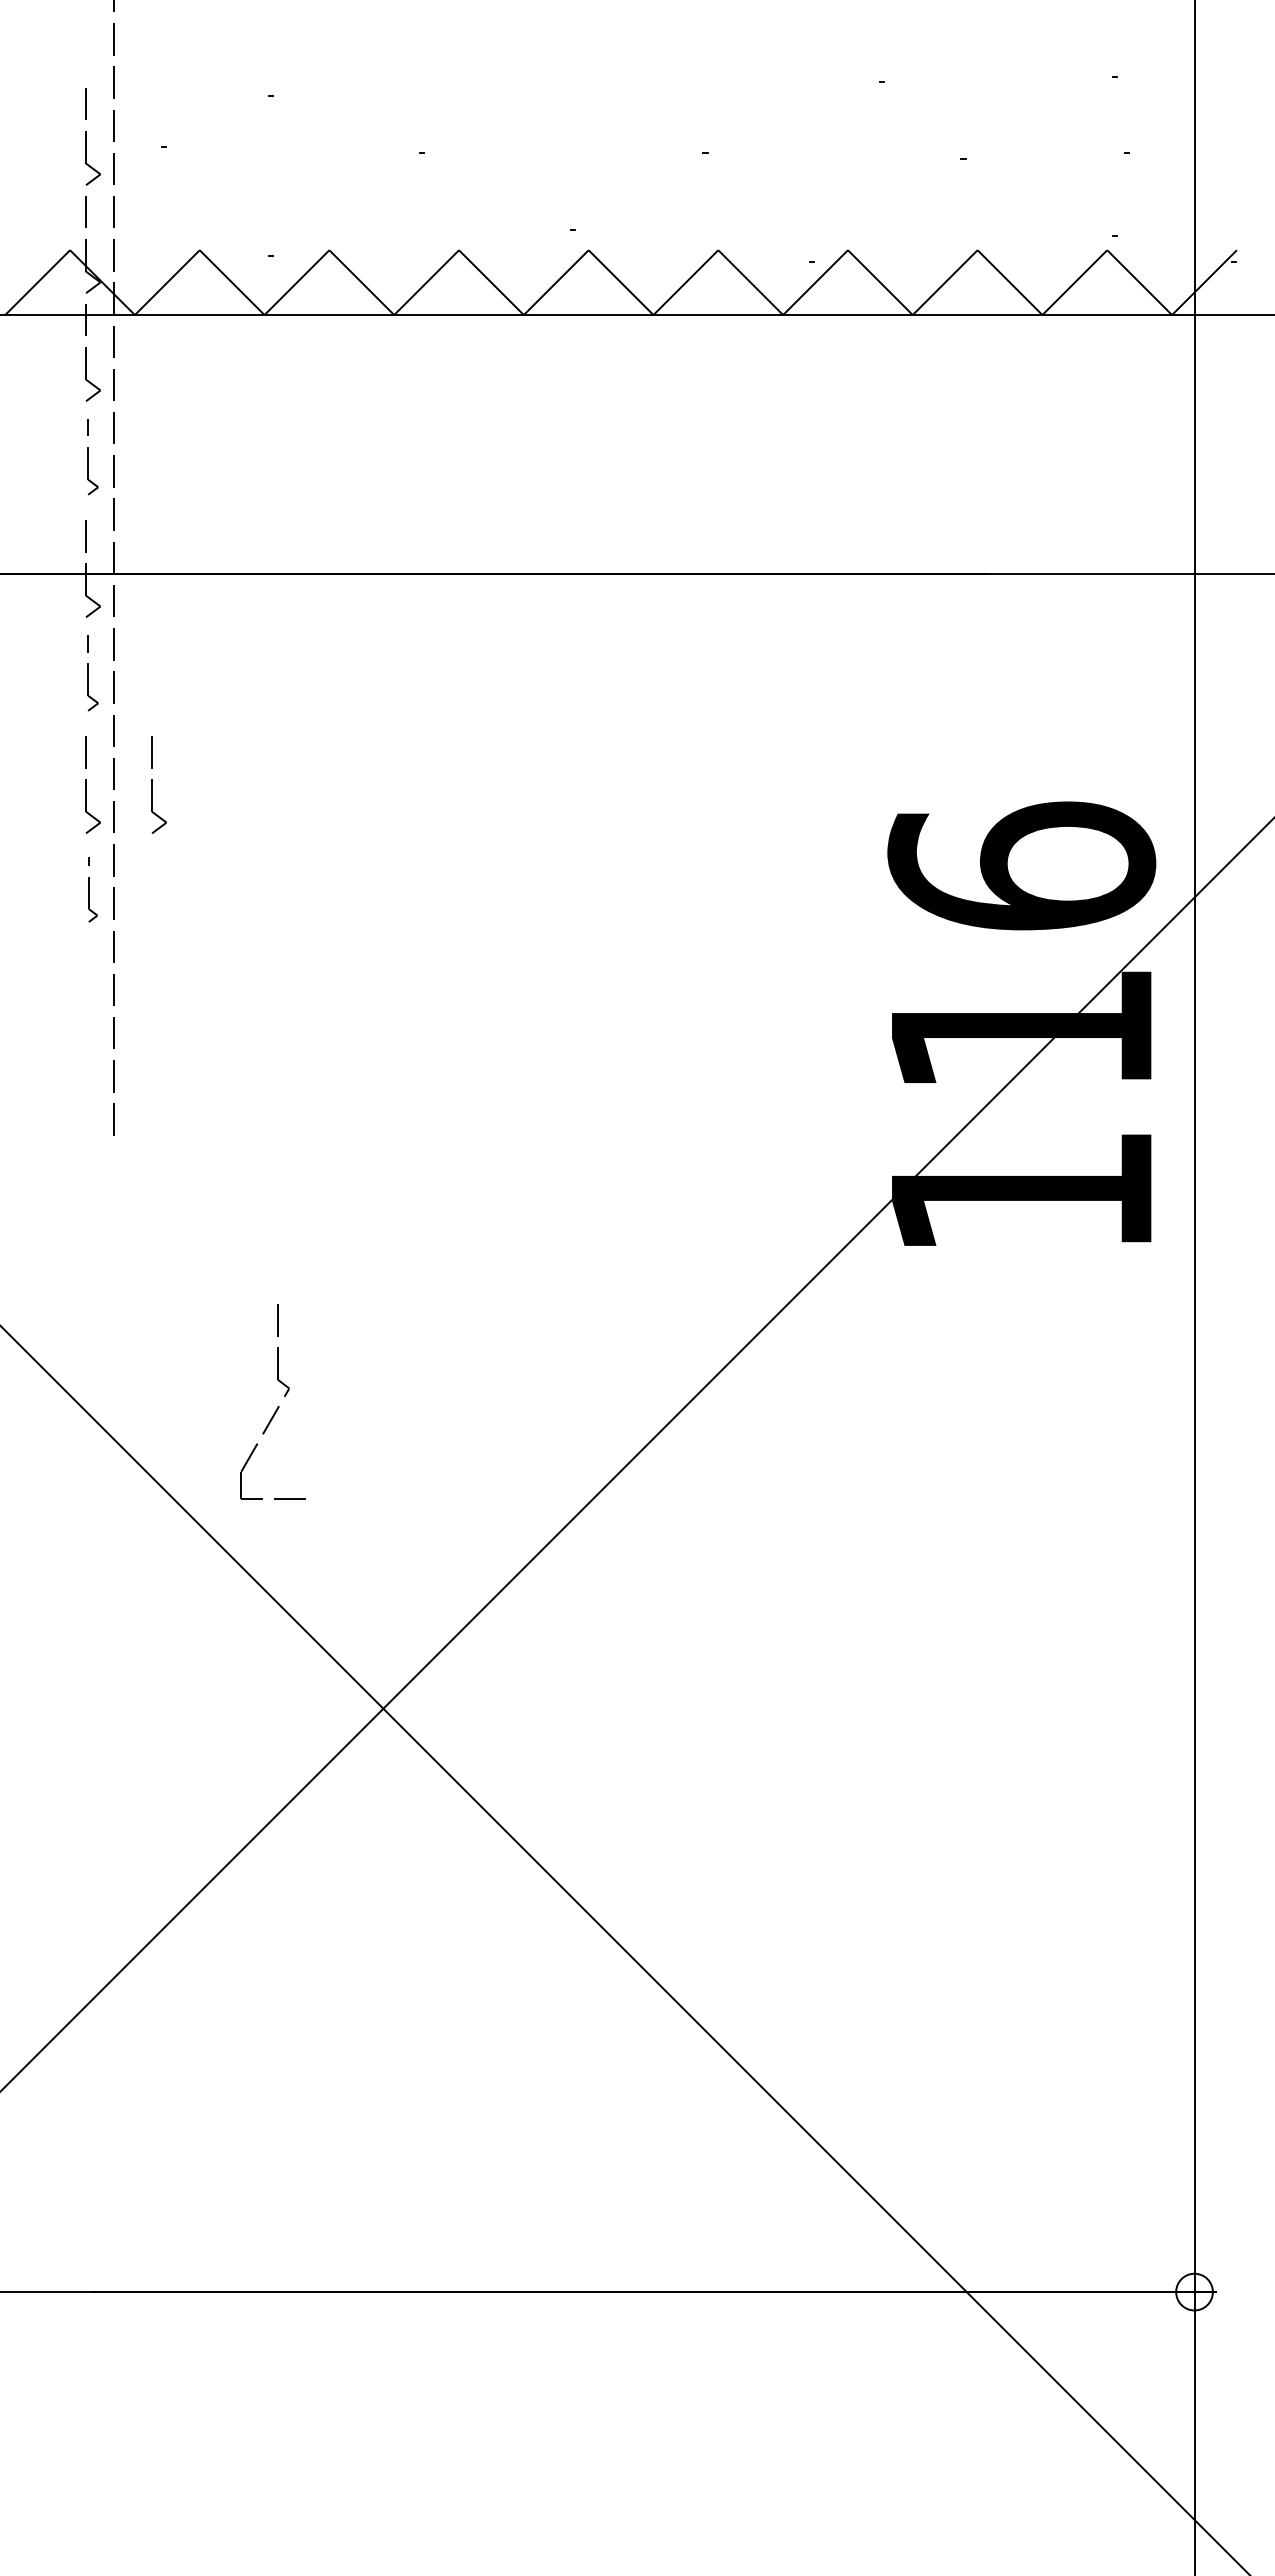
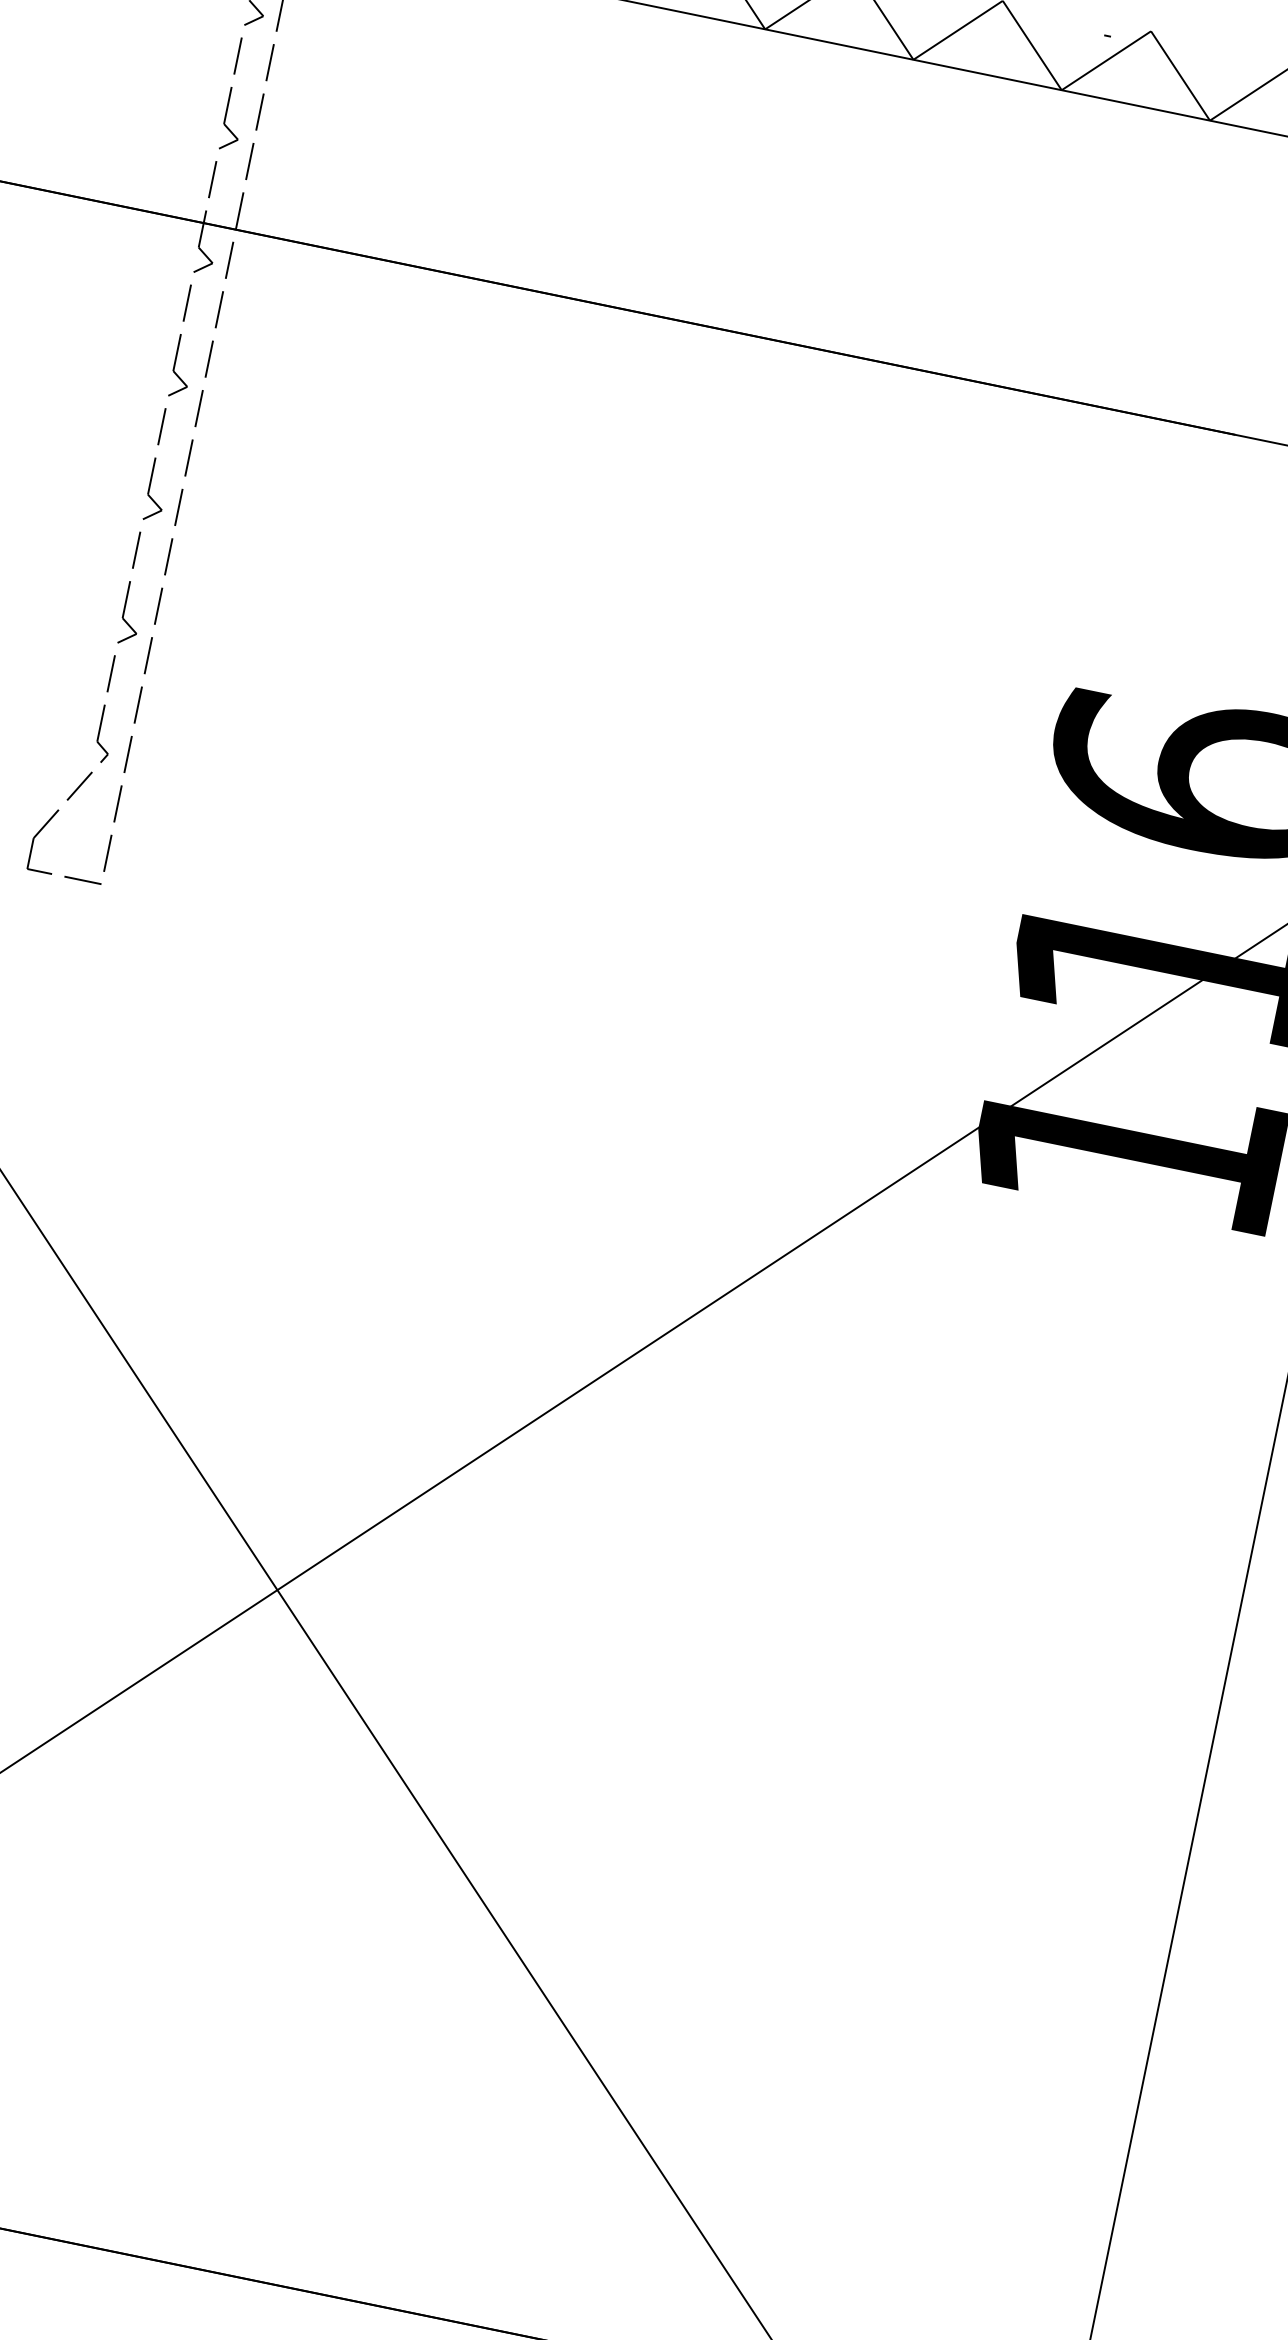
part: (92, 460) -> (237, 94), size x1.43
part: (92, 676) -> (187, 341), size x1.43
part: (158, 784) -> (237, 480), removed
part: (92, 892) -> (136, 588), size x1.67
part: (277, 1406) -> (90, 772), moved

